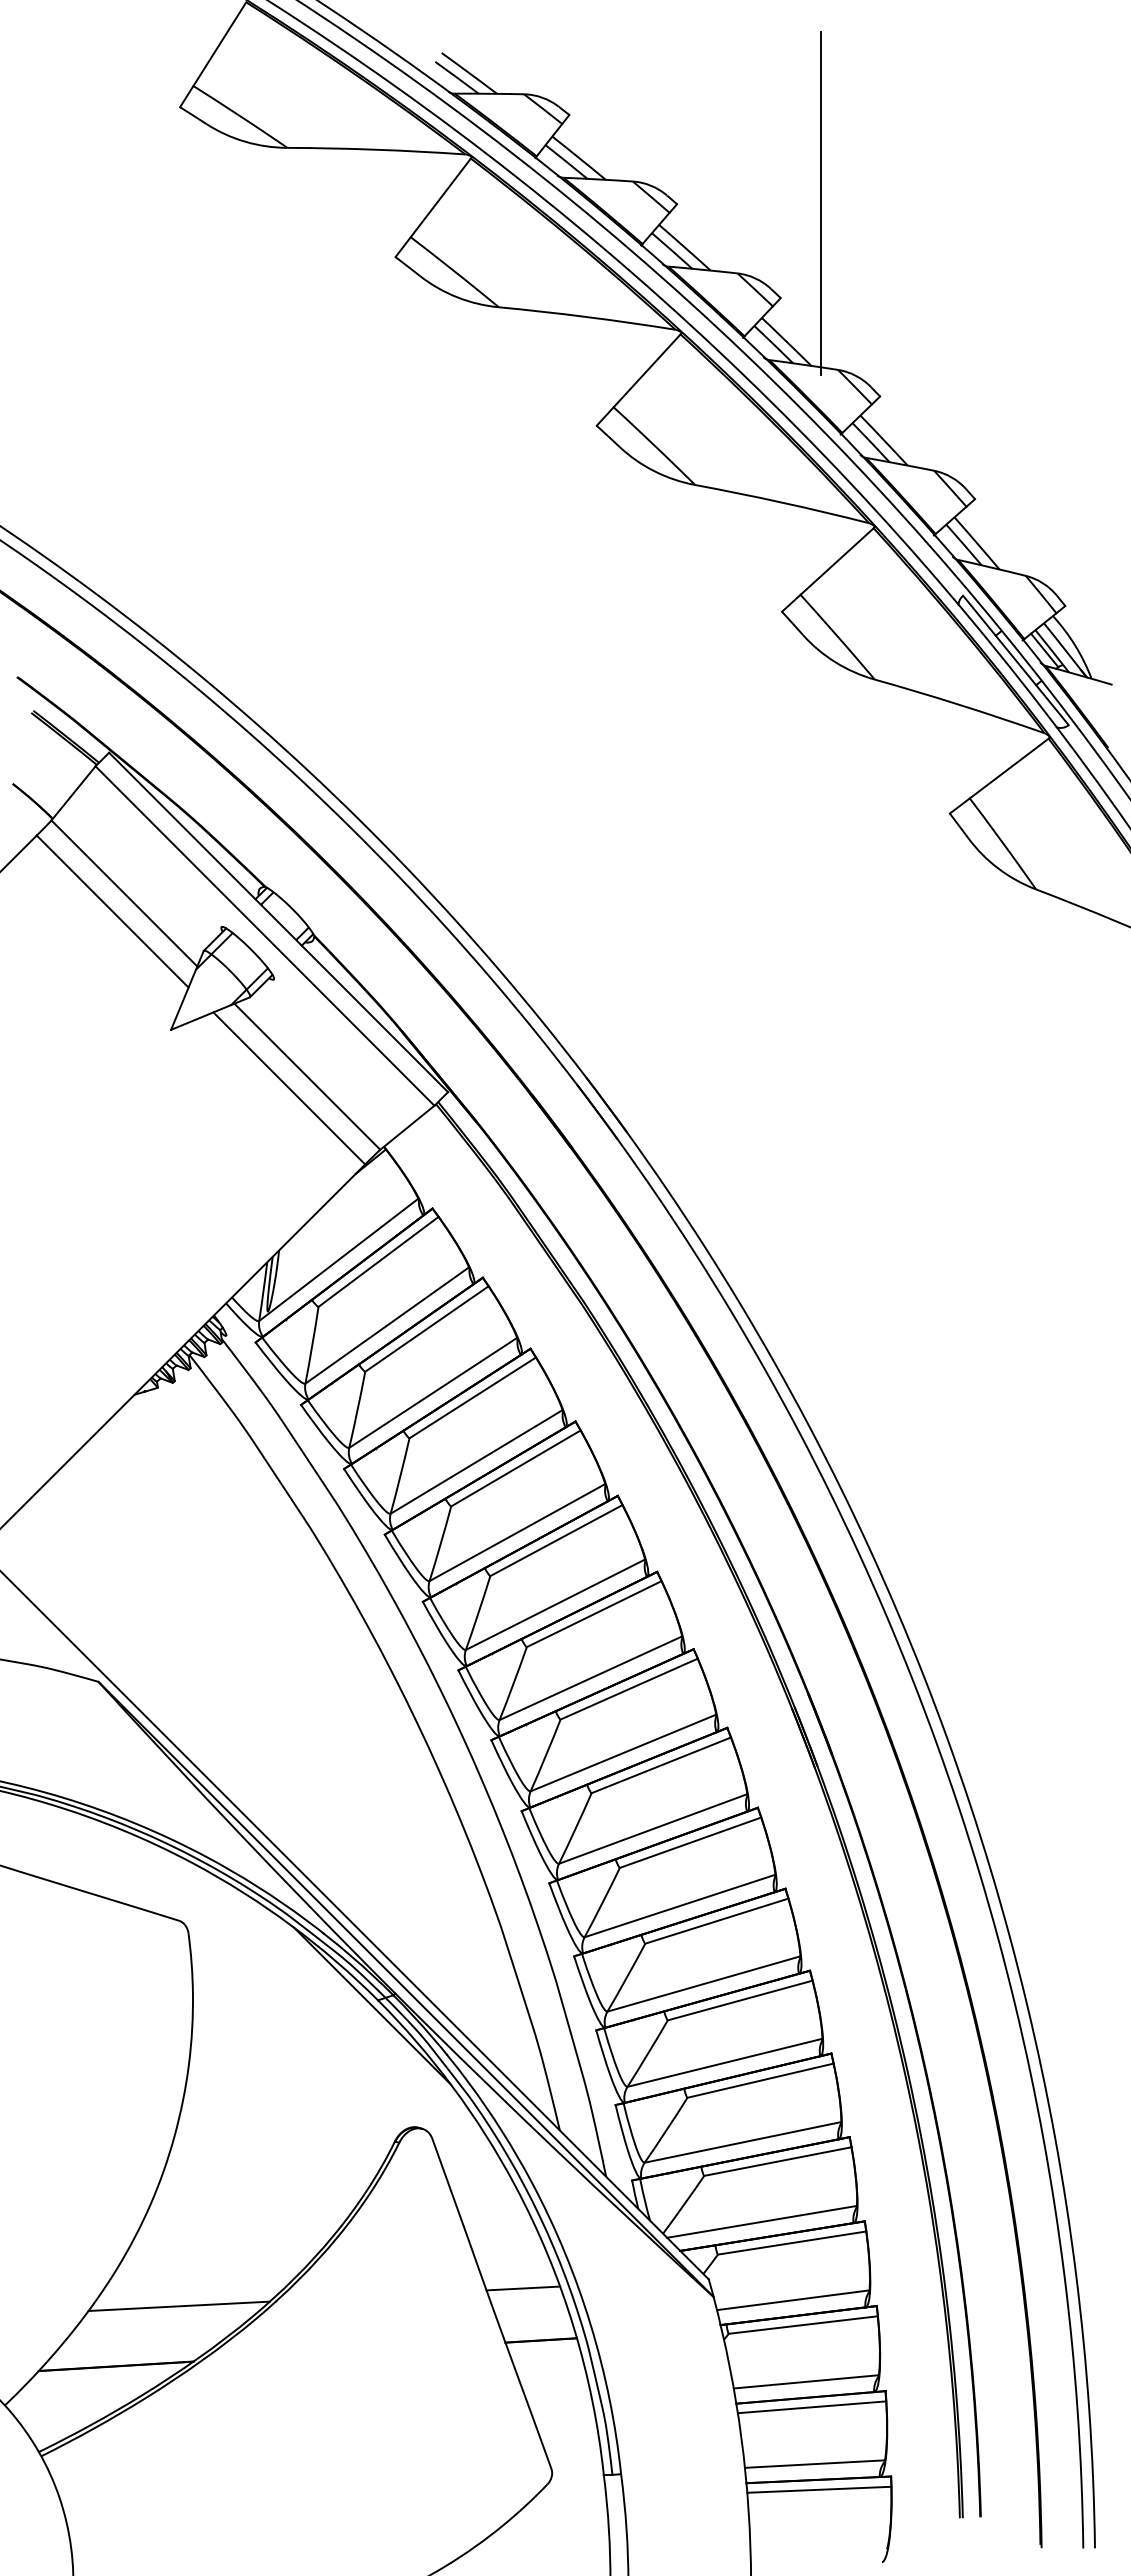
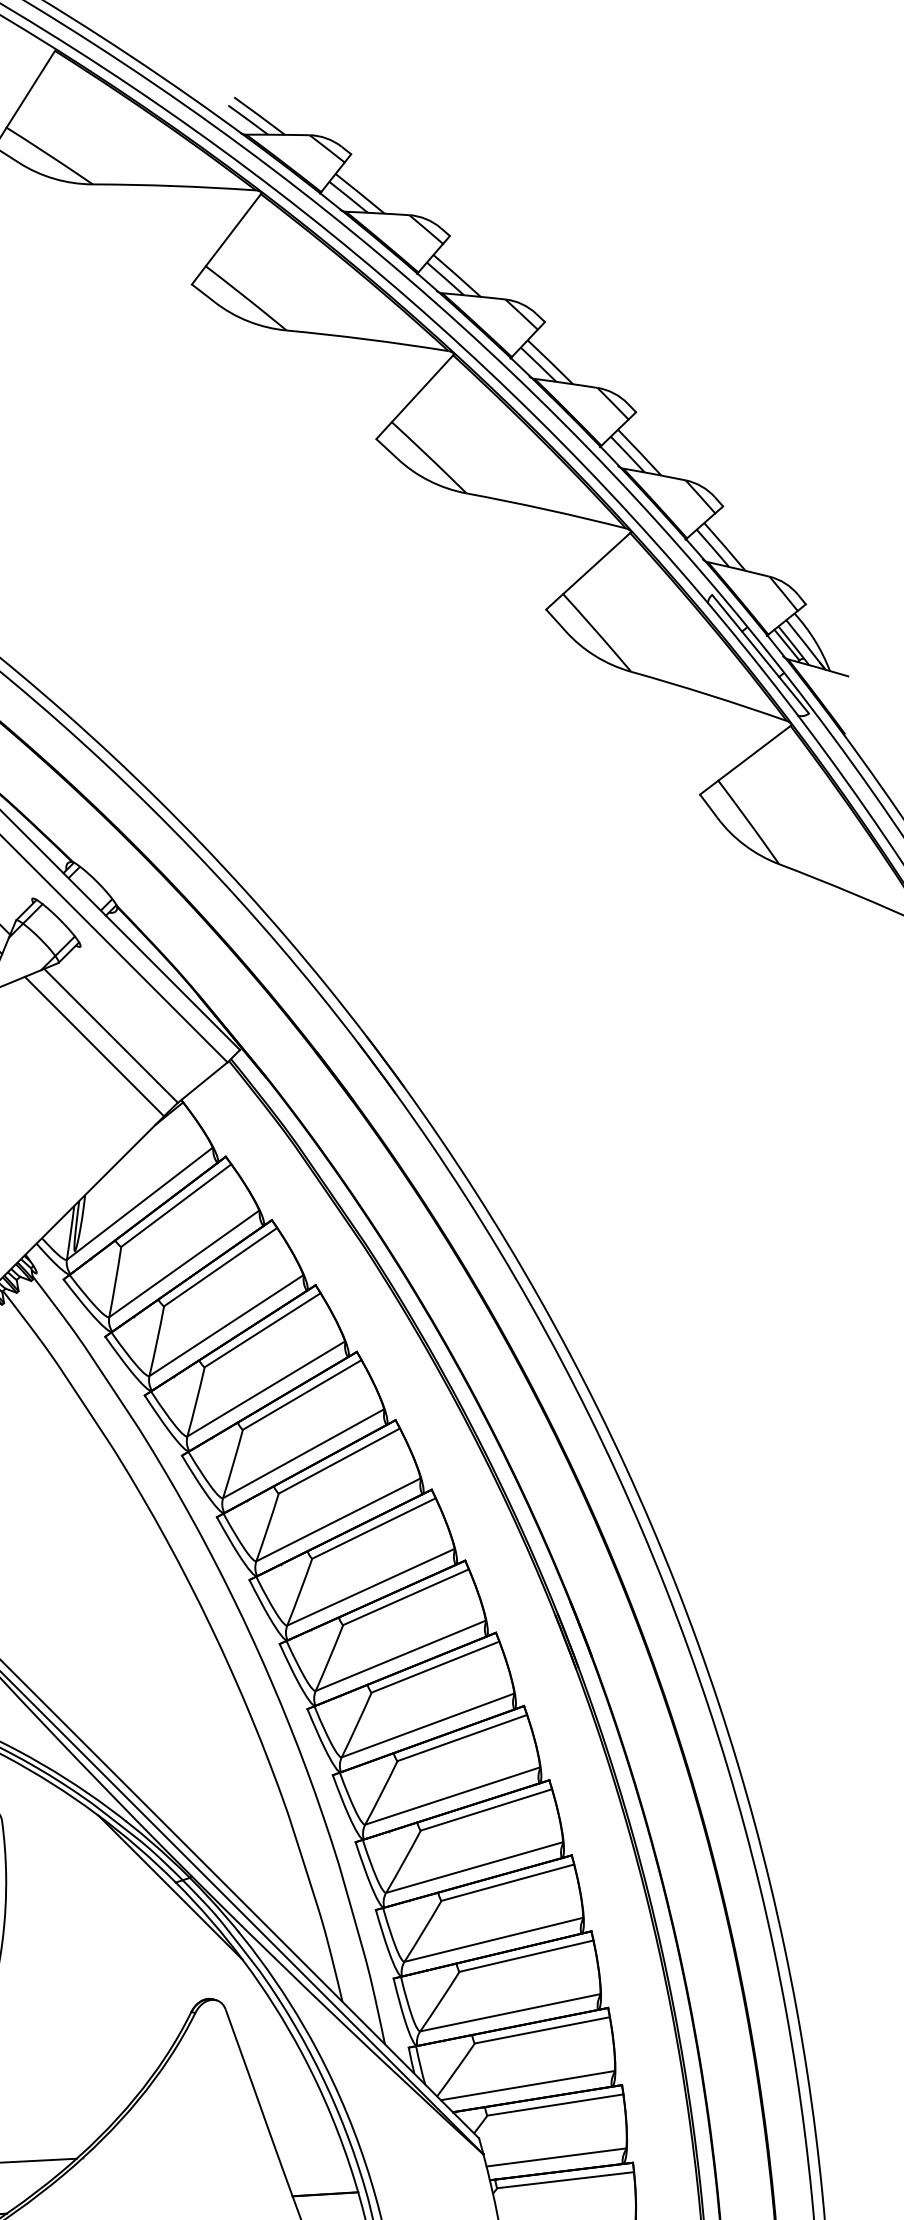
line: (820, 203) -> (581, 235), removed
line: (523, 2288) -> (309, 2146), removed

